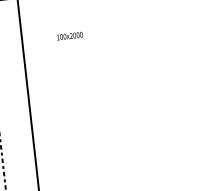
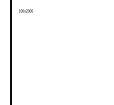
text: (68, 35) -> (25, 10), moved

